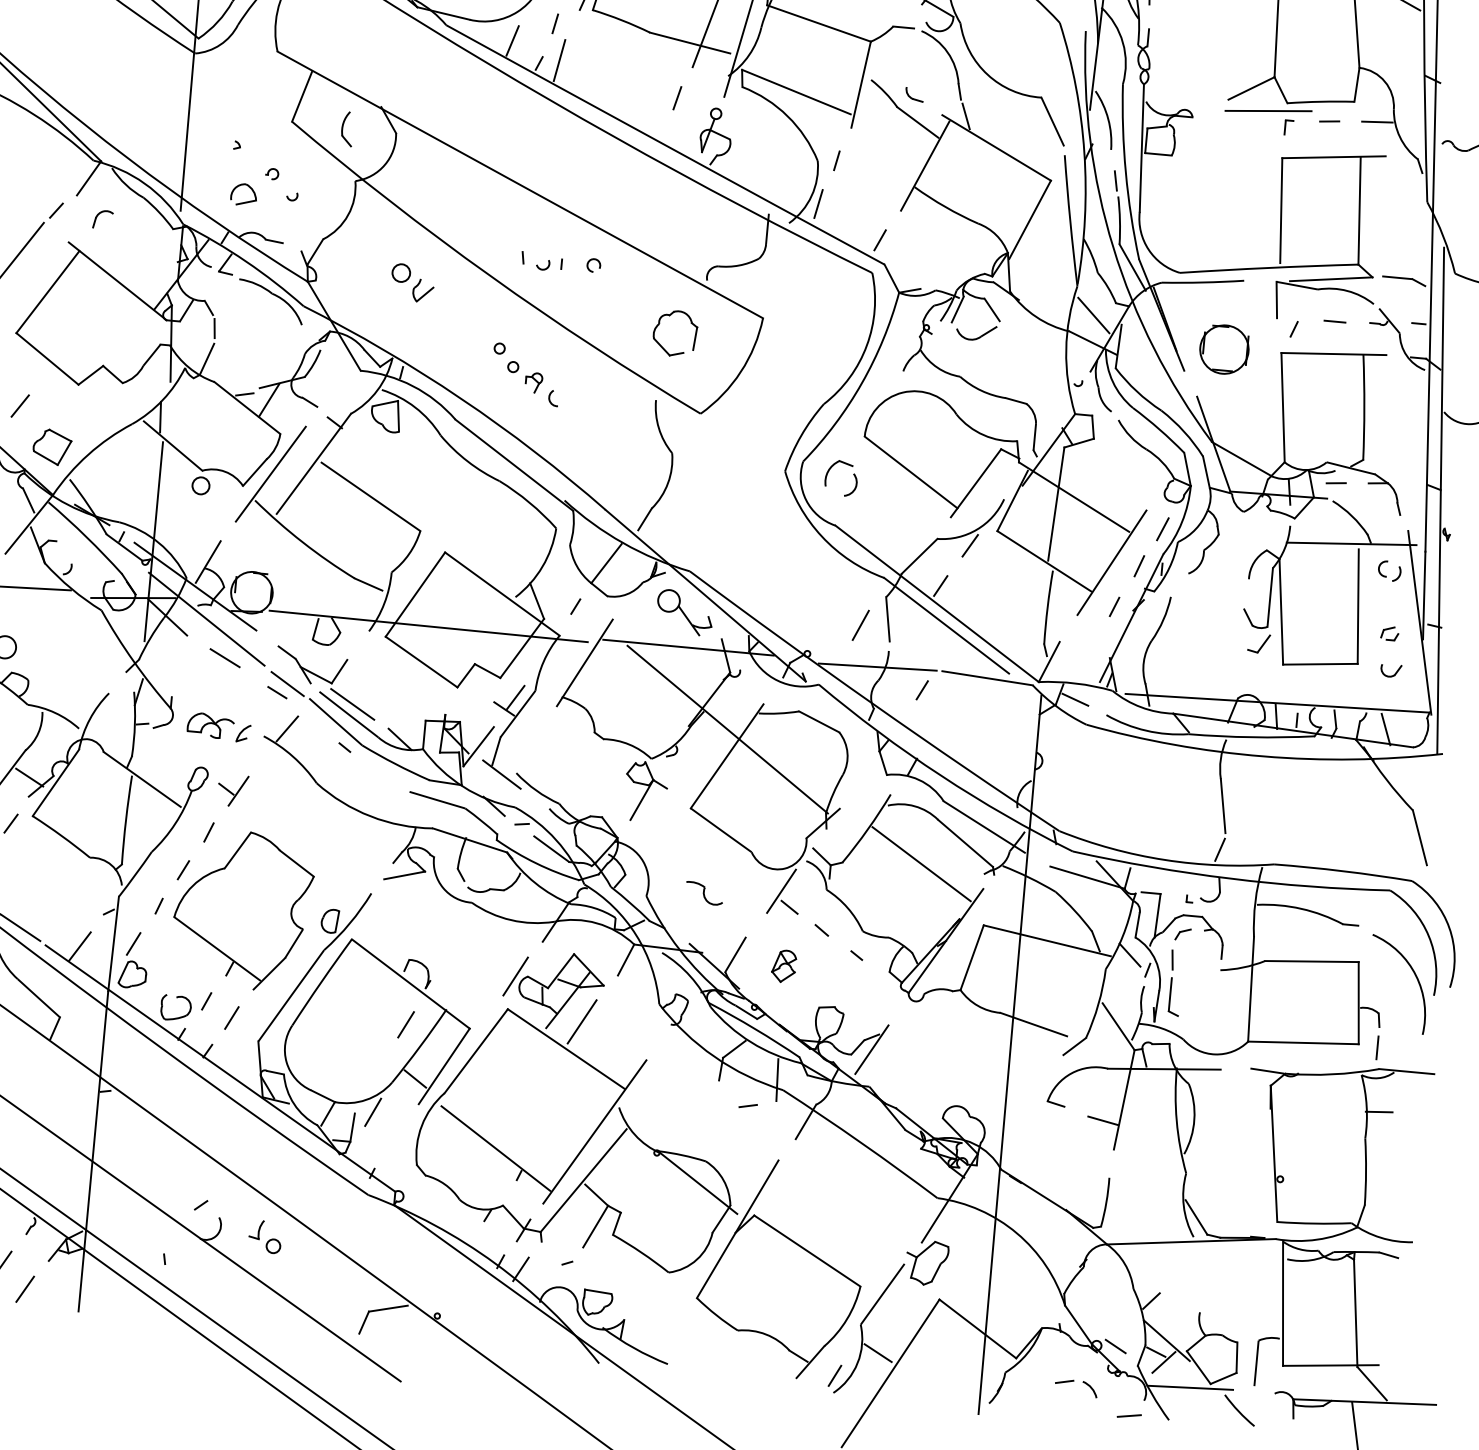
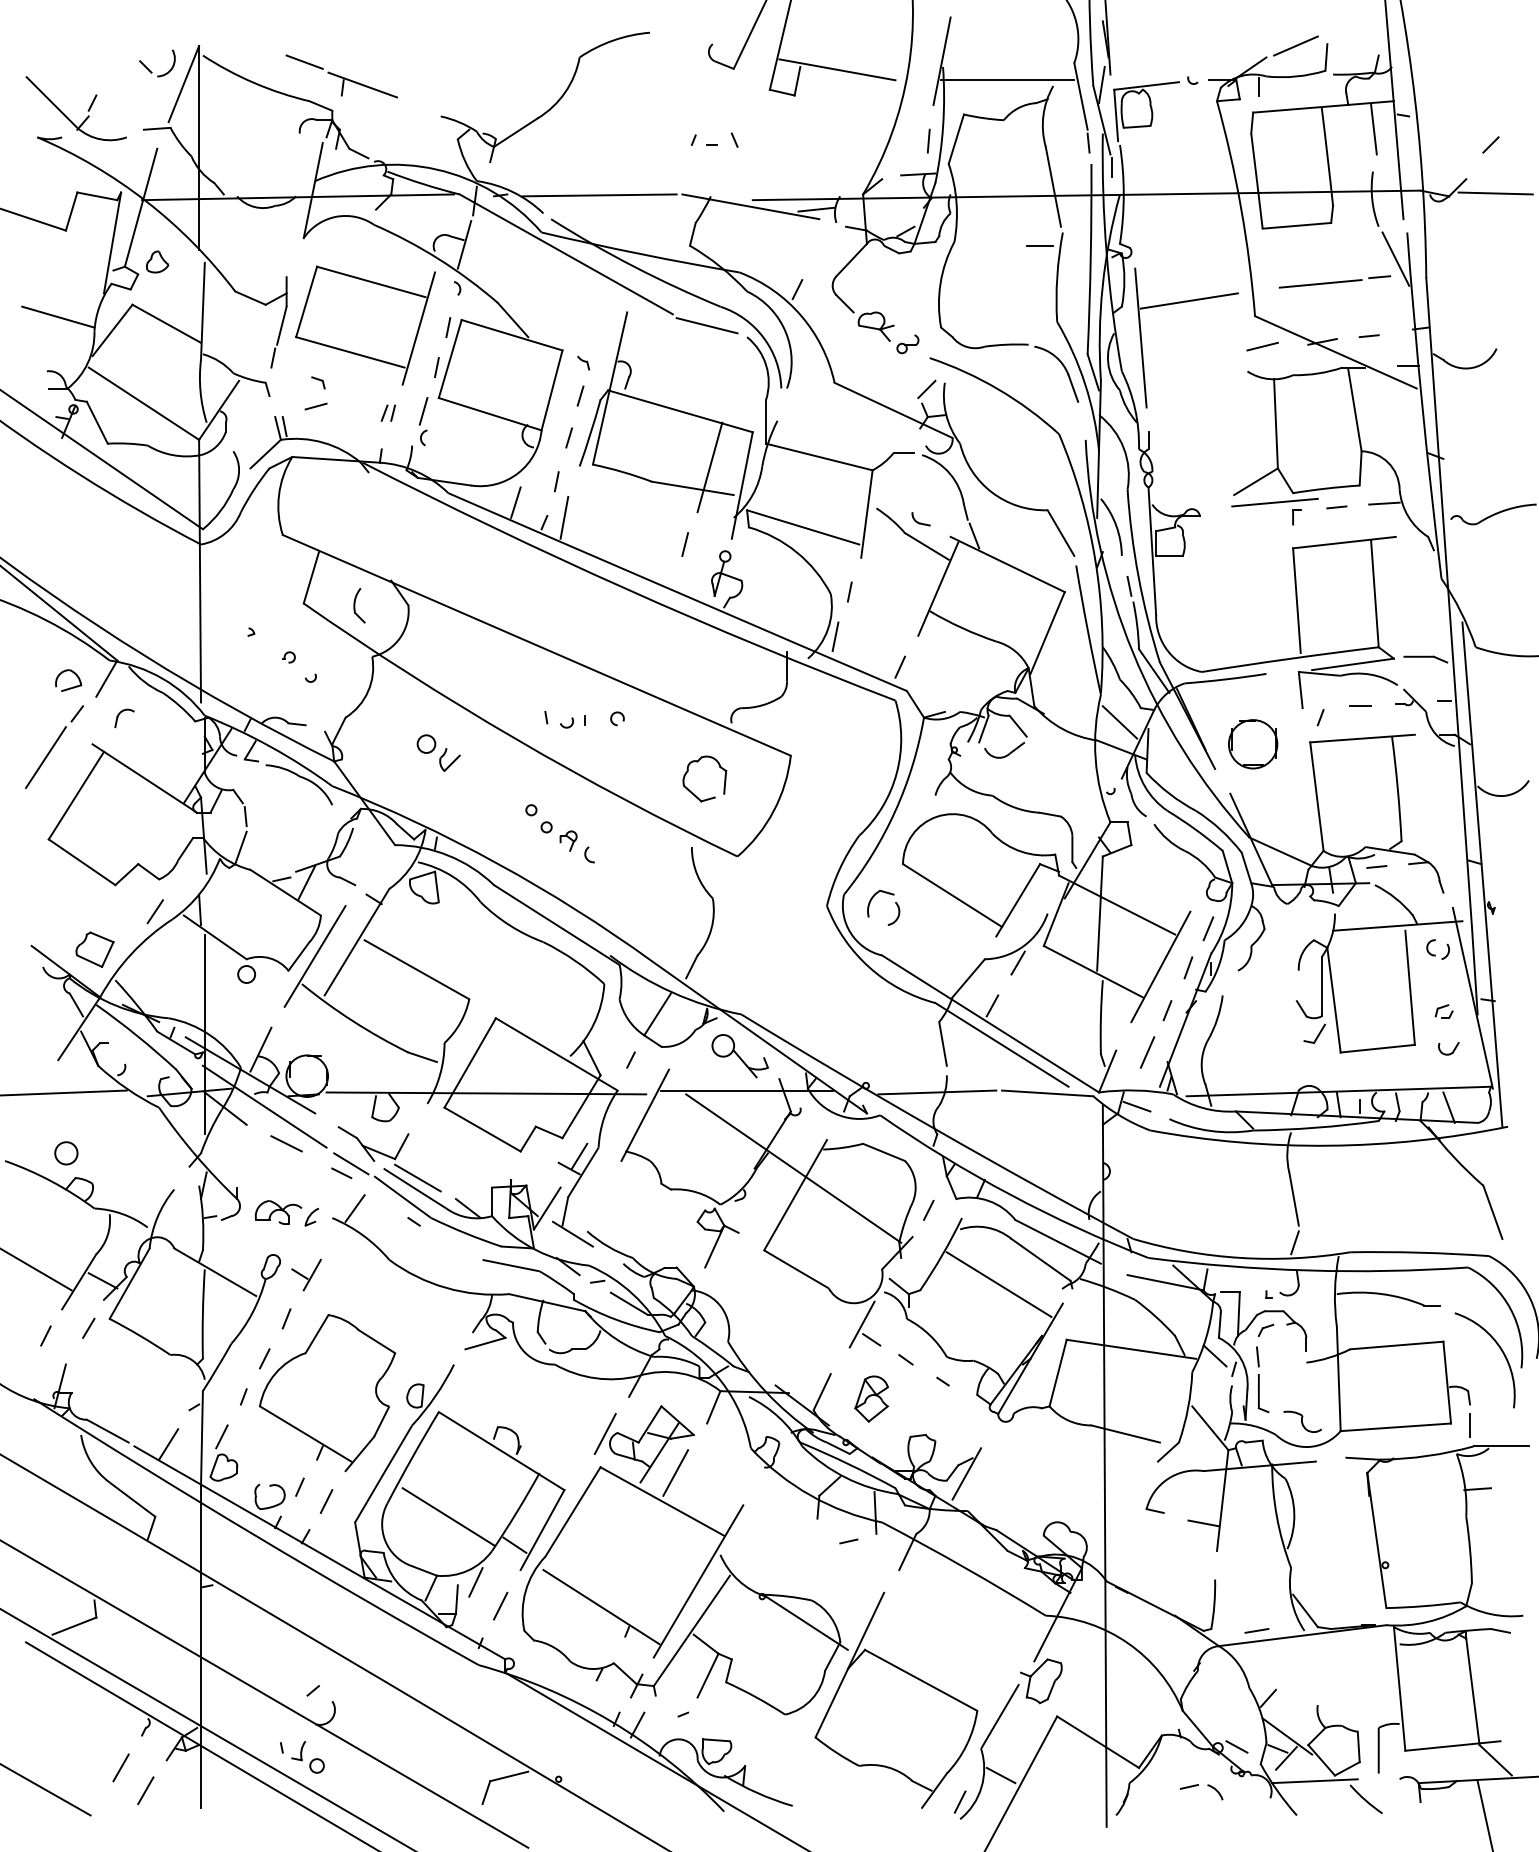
part: (244, 201) -> (69, 687), moved
line: (19, 405) -> (154, 911), moved
line: (860, 625) -> (1147, 1052), moved
line: (922, 689) -> (928, 1209), moved
part: (704, 893) -> (1302, 1421), moved
part: (783, 965) -> (871, 1398), size x1.43
line: (405, 1024) -> (500, 1605), moved
line: (351, 1044) -> (448, 1516), added
part: (264, 1236) -> (307, 1757), moved
line: (1128, 1415) -> (1256, 1630), moved

